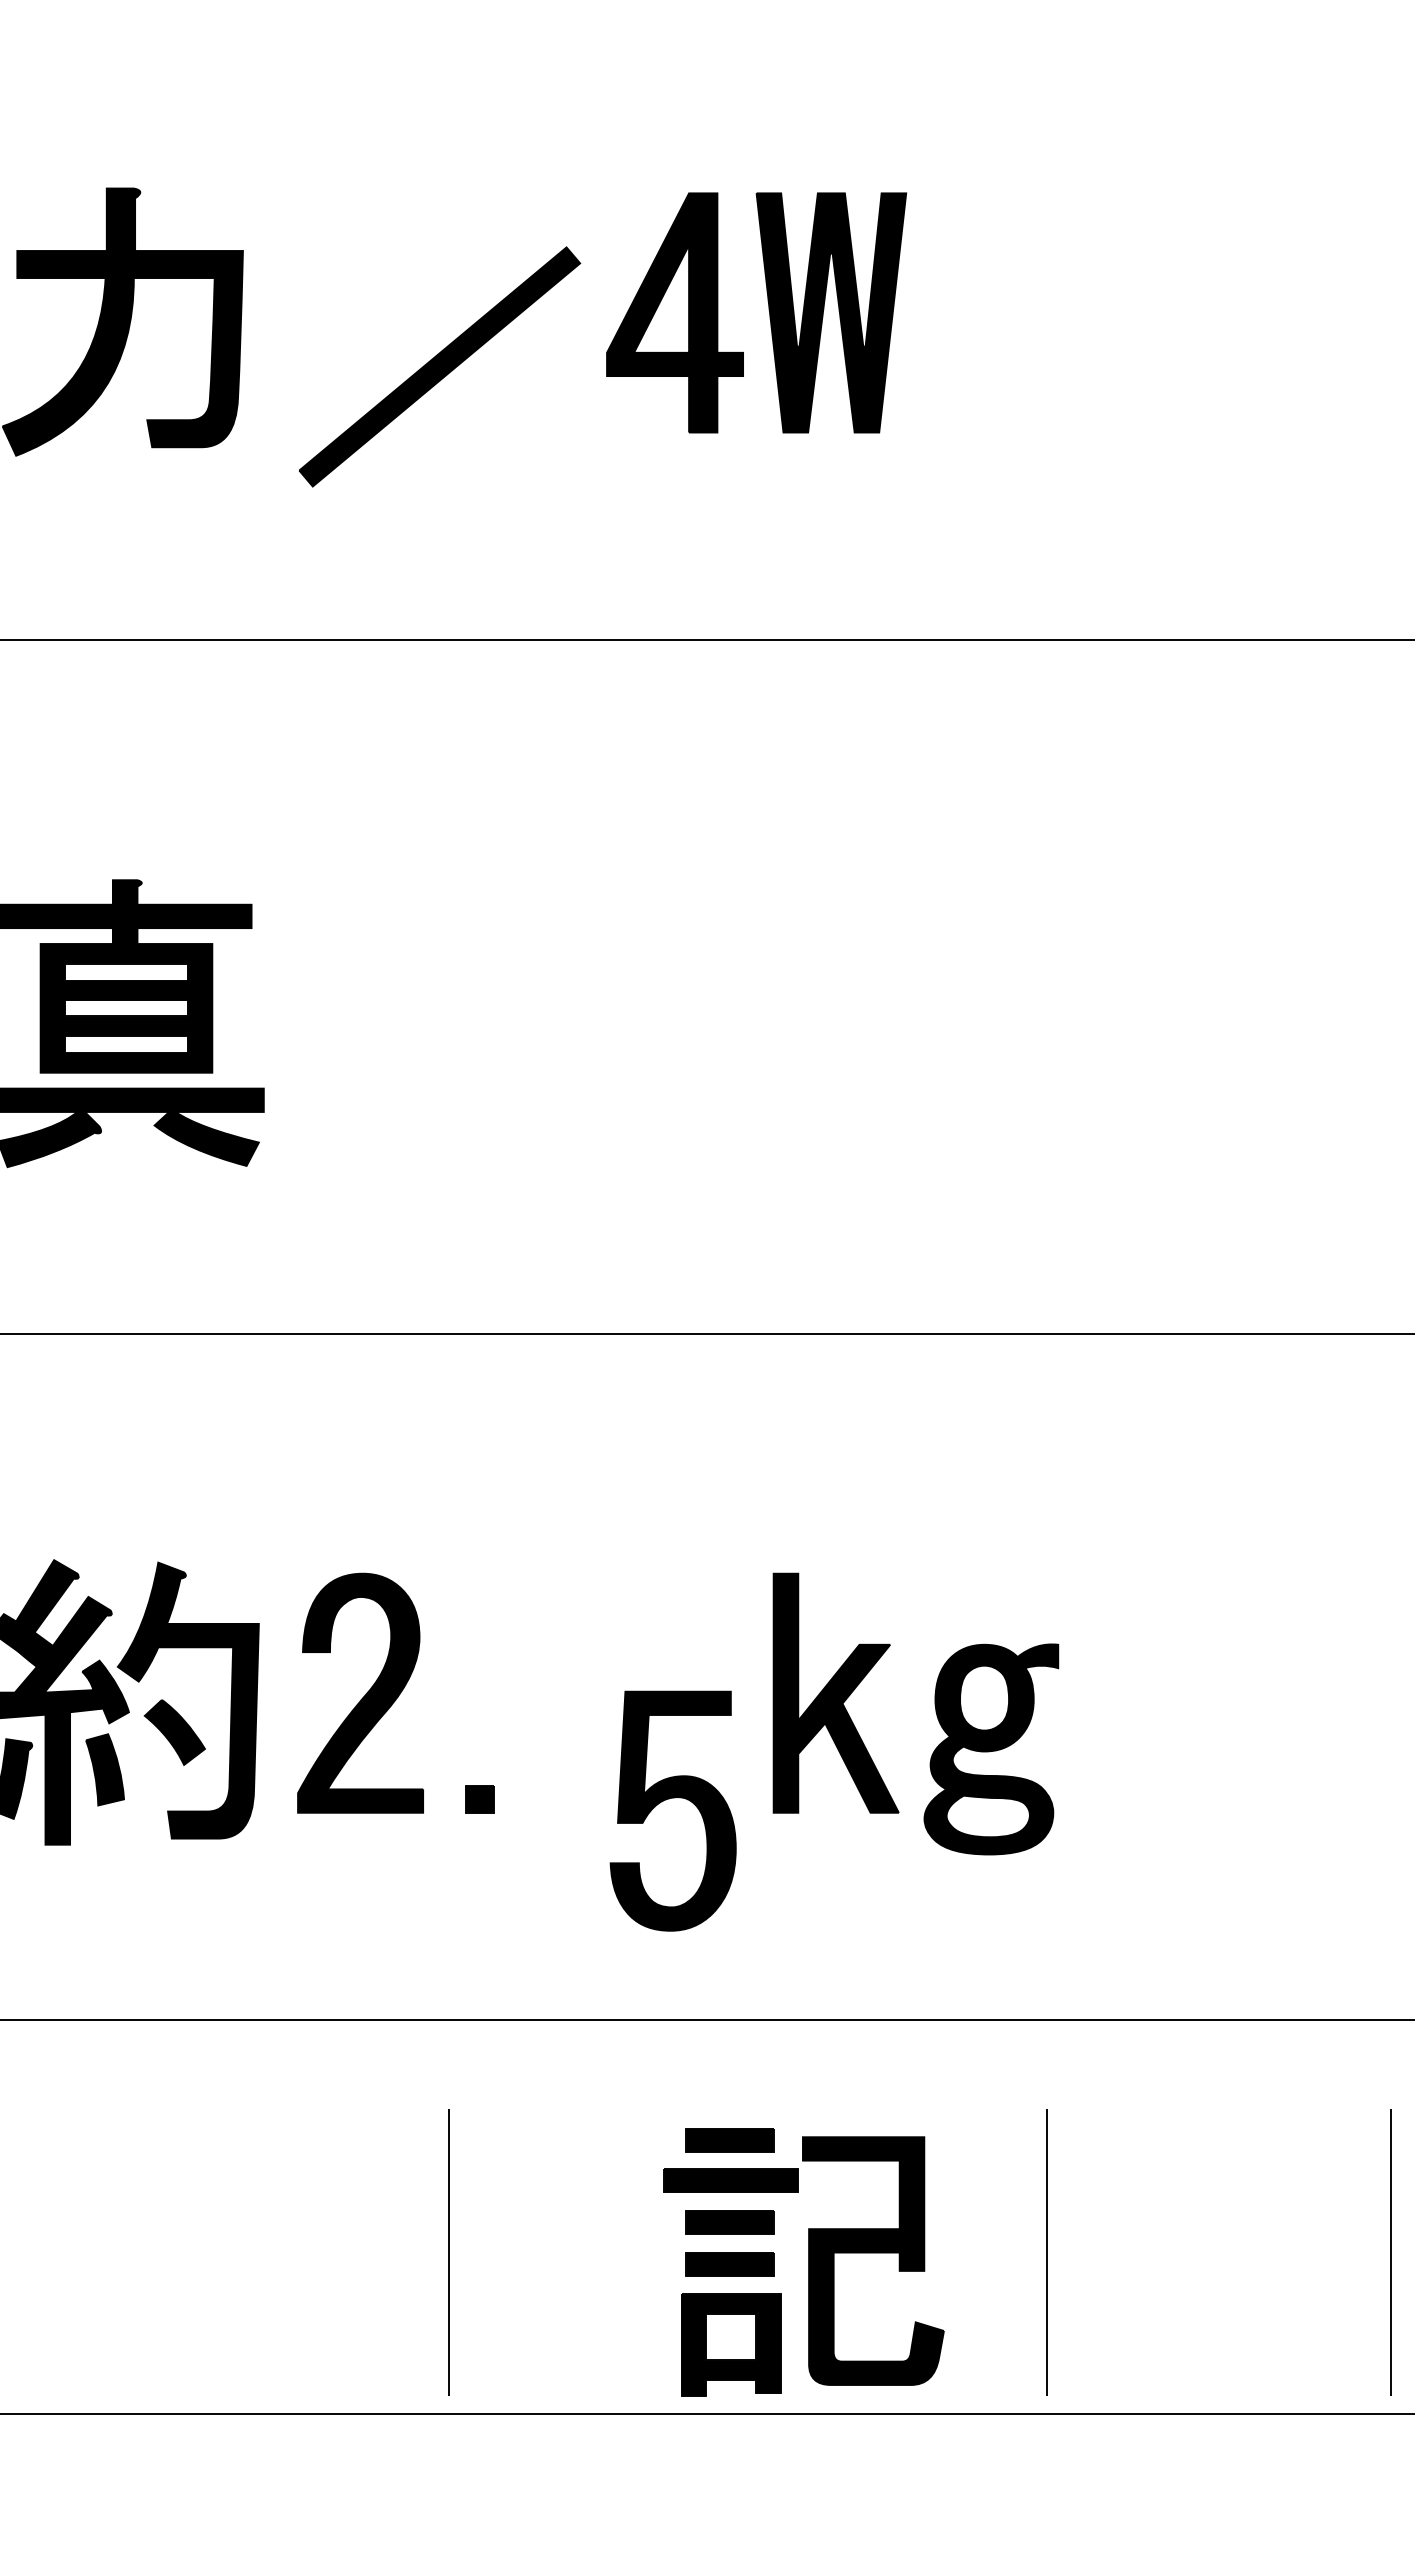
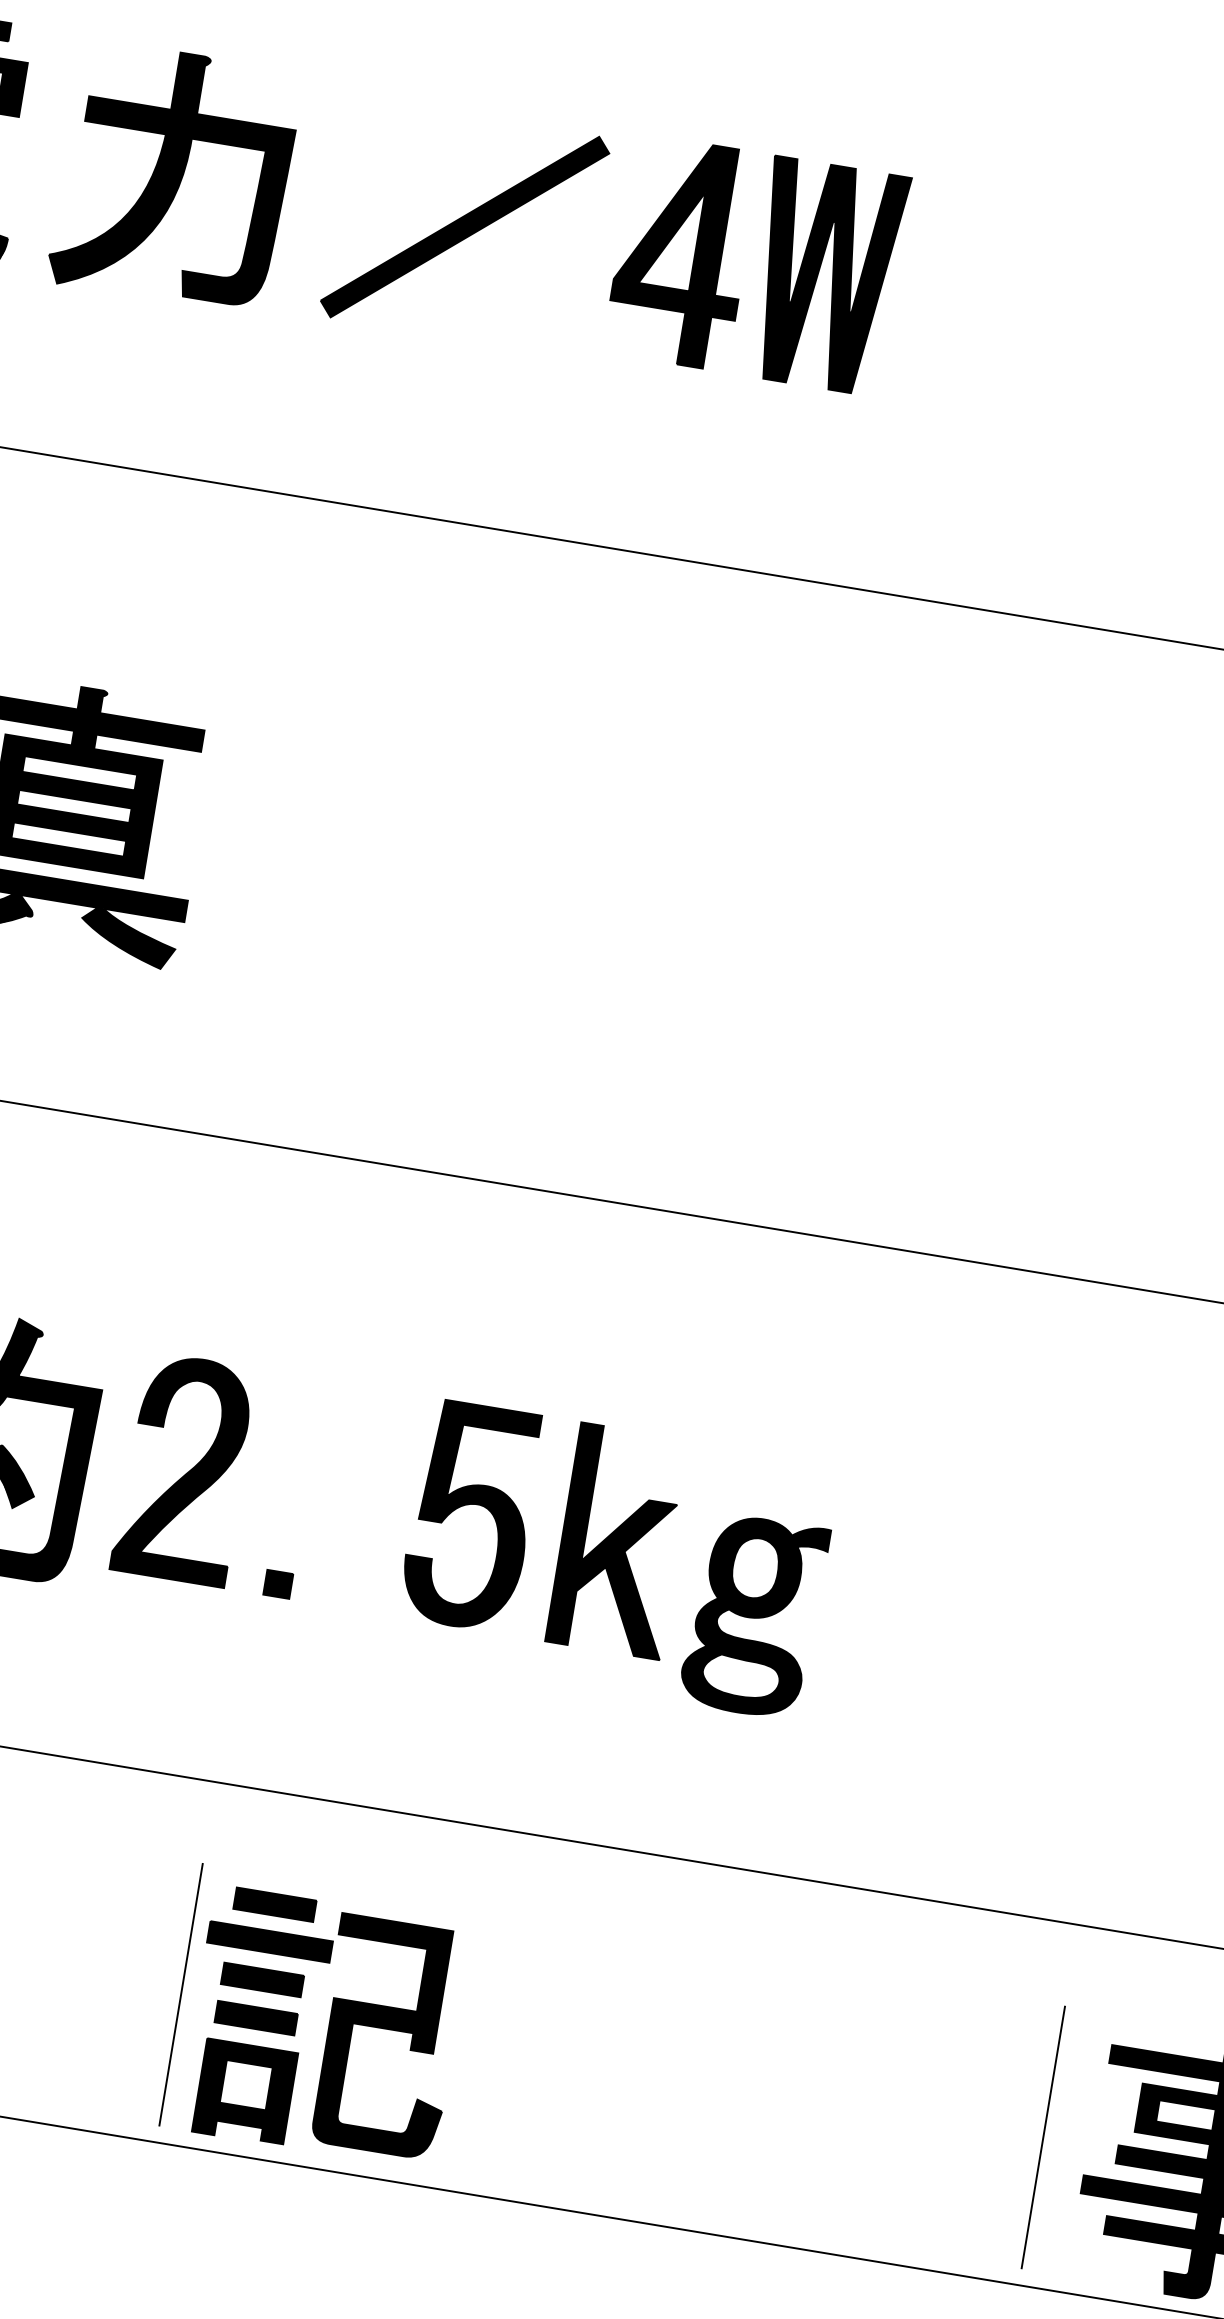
part: (439, 366) -> (464, 226), moved
part: (669, 1799) -> (469, 1505), moved
line: (1046, 2252) -> (728, 2085), removed
part: (803, 2262) -> (323, 2027), moved

